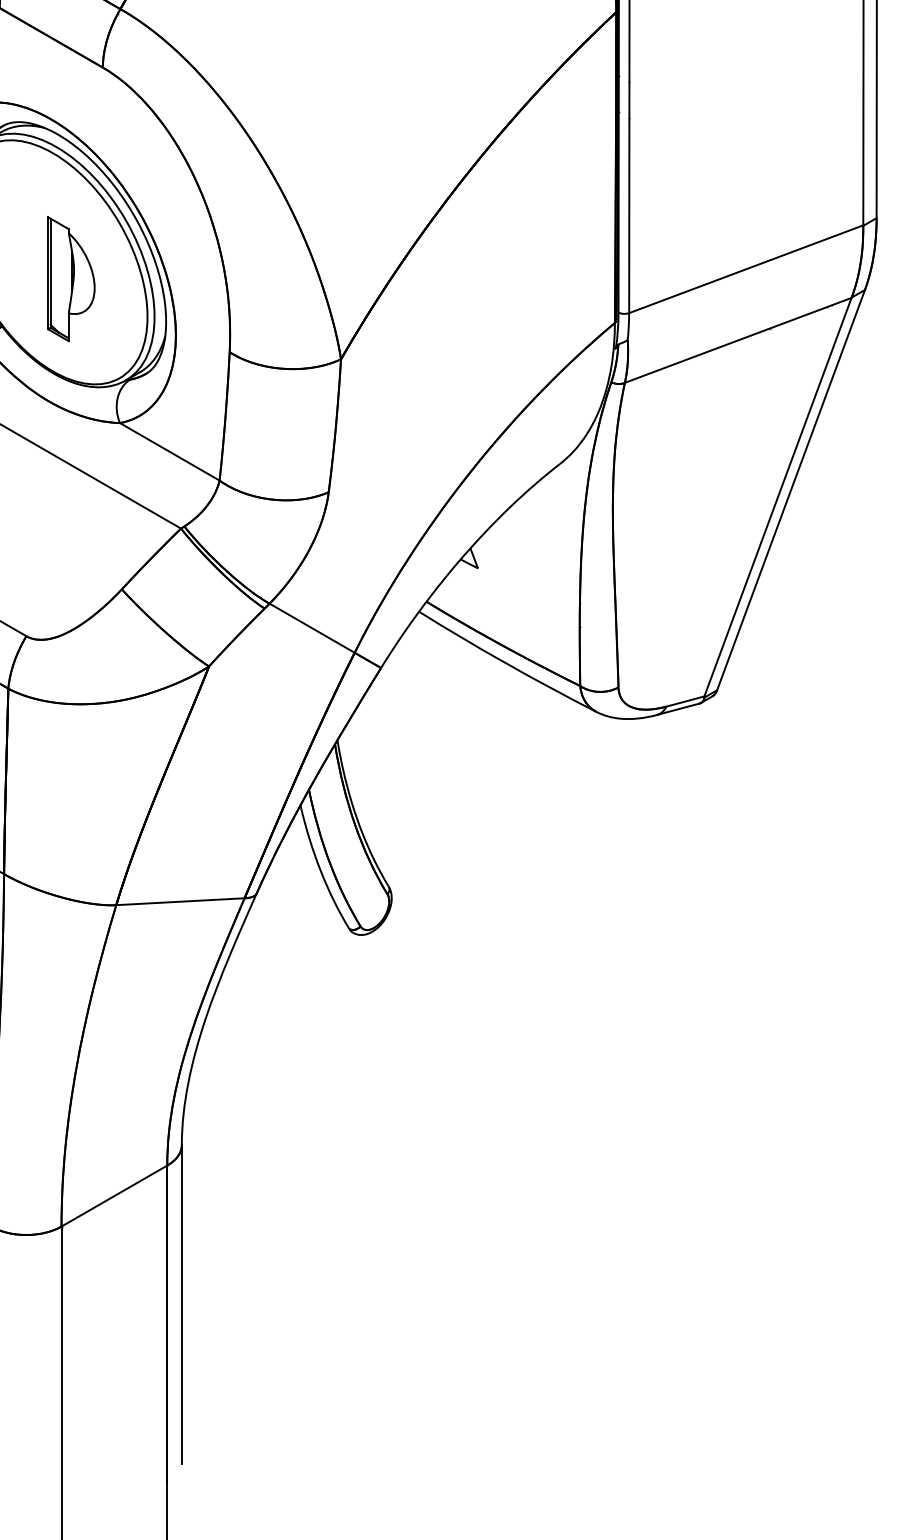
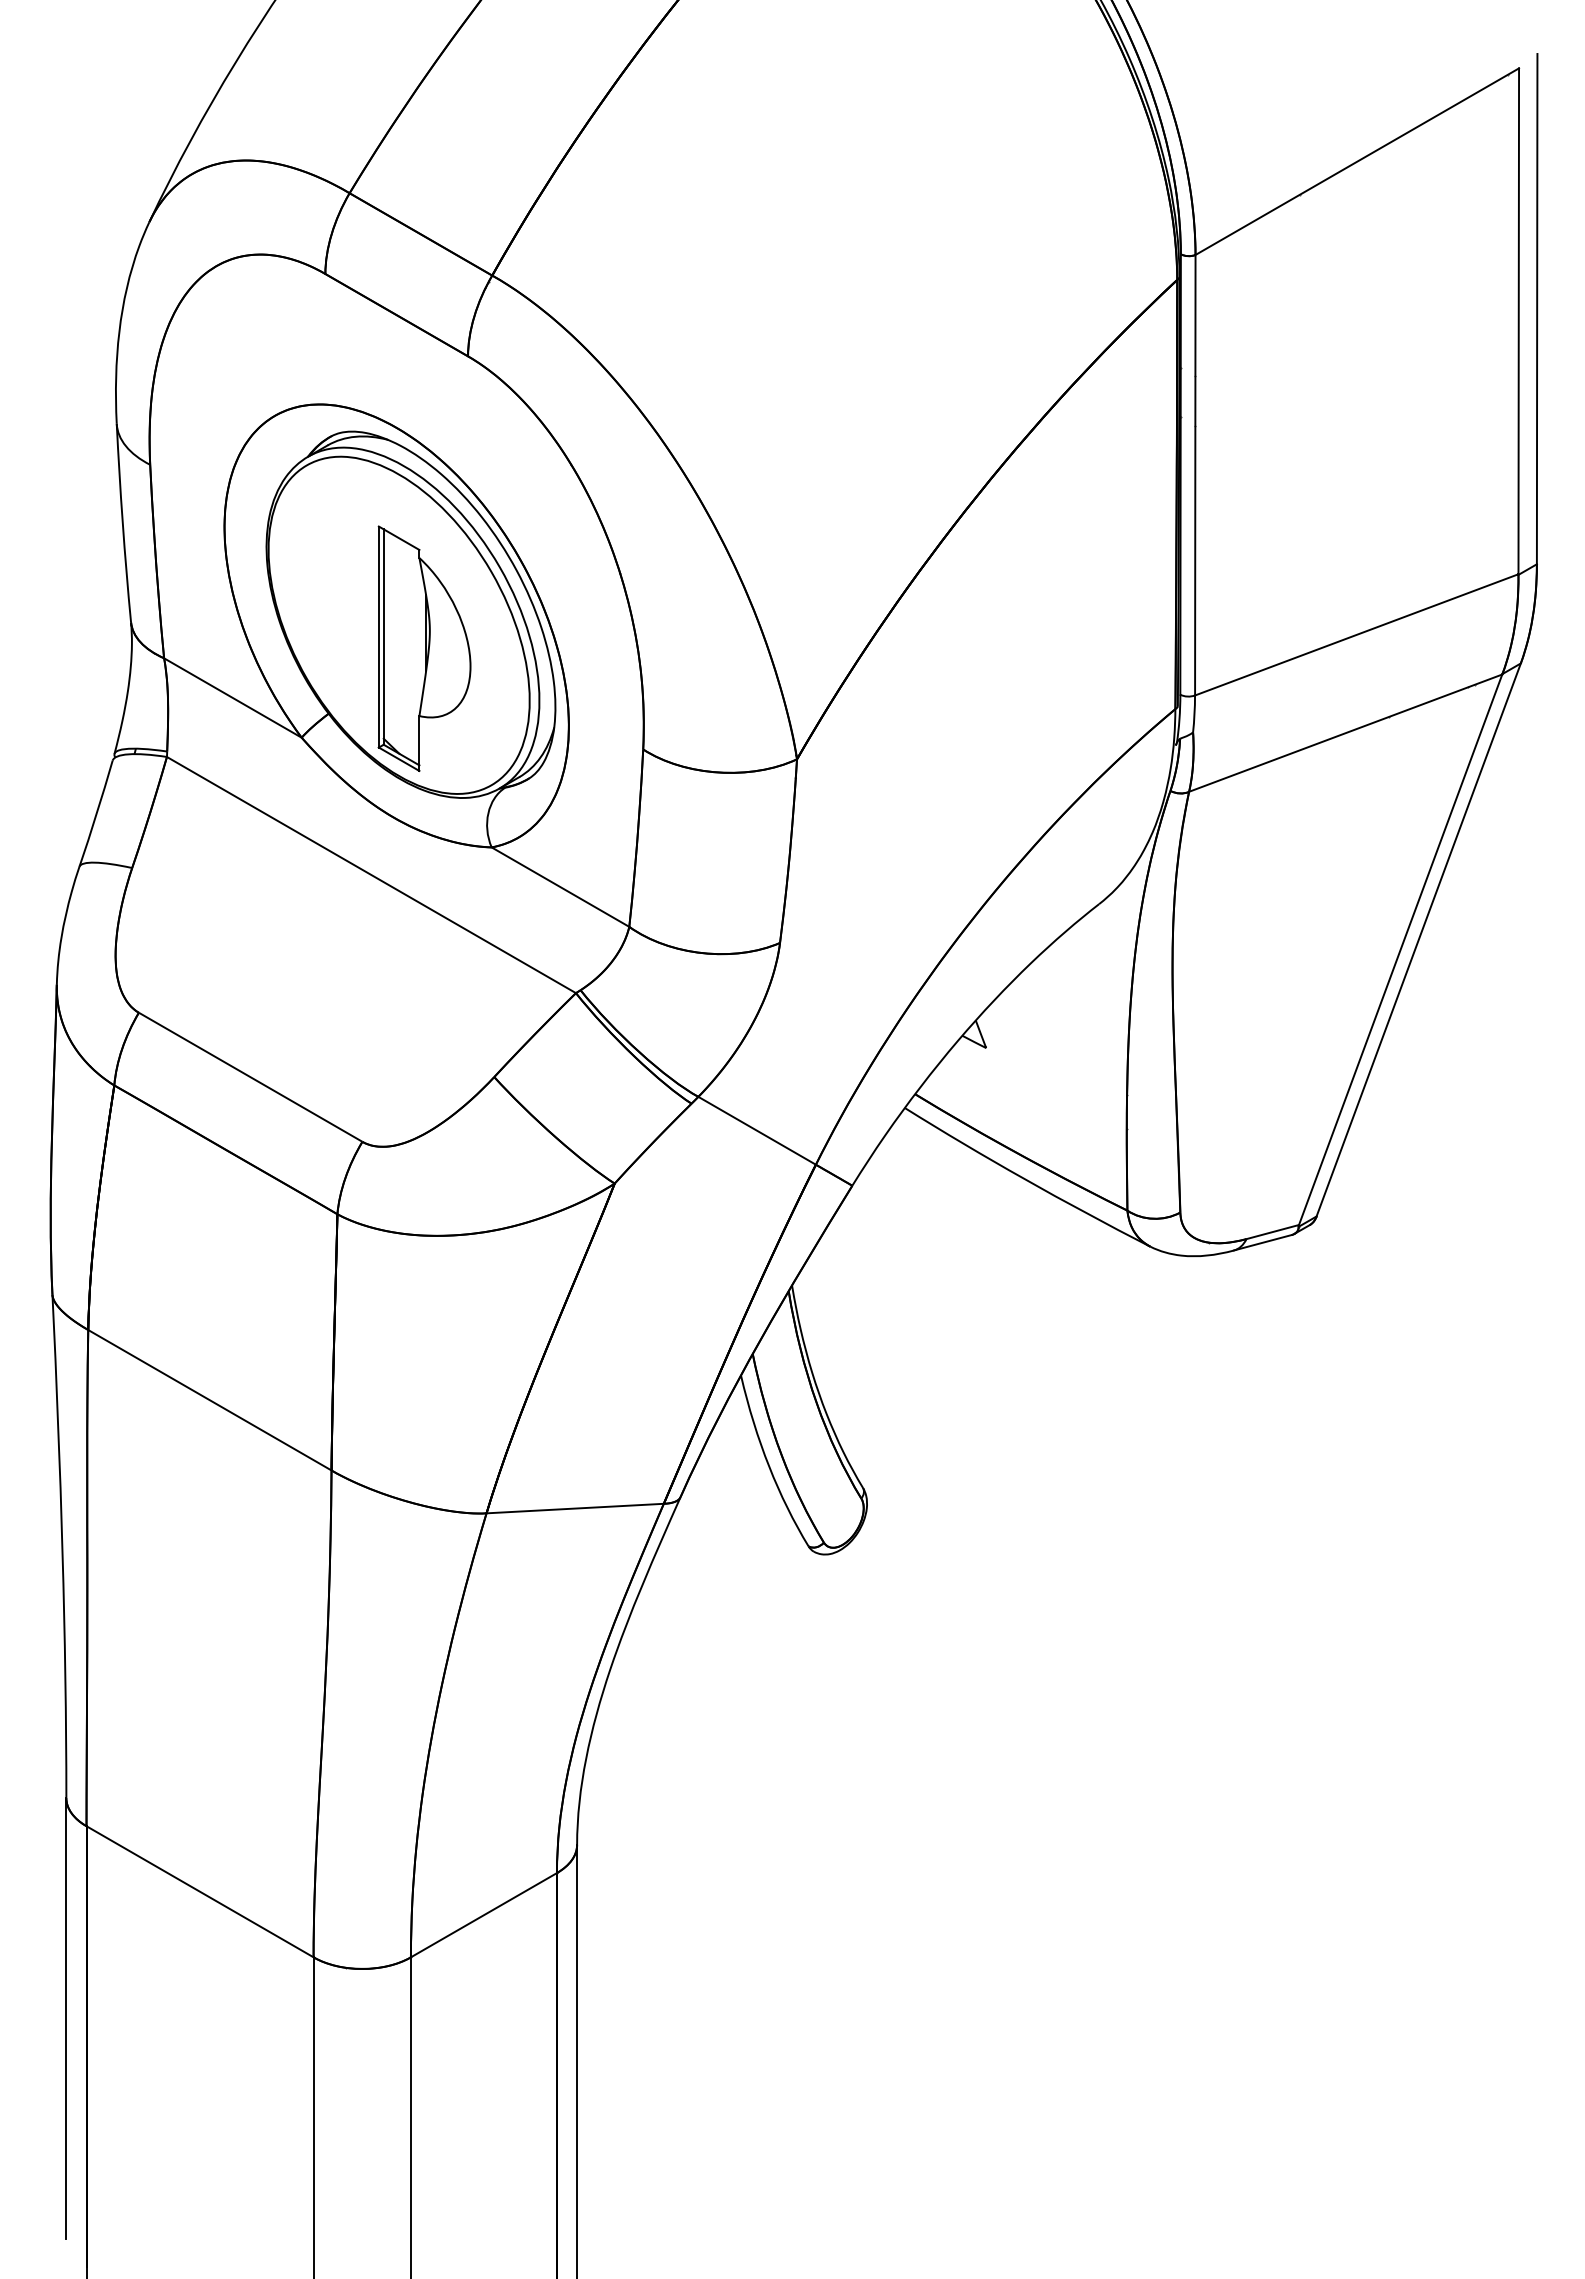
part: (71, 279) -> (424, 648), size x1.43

